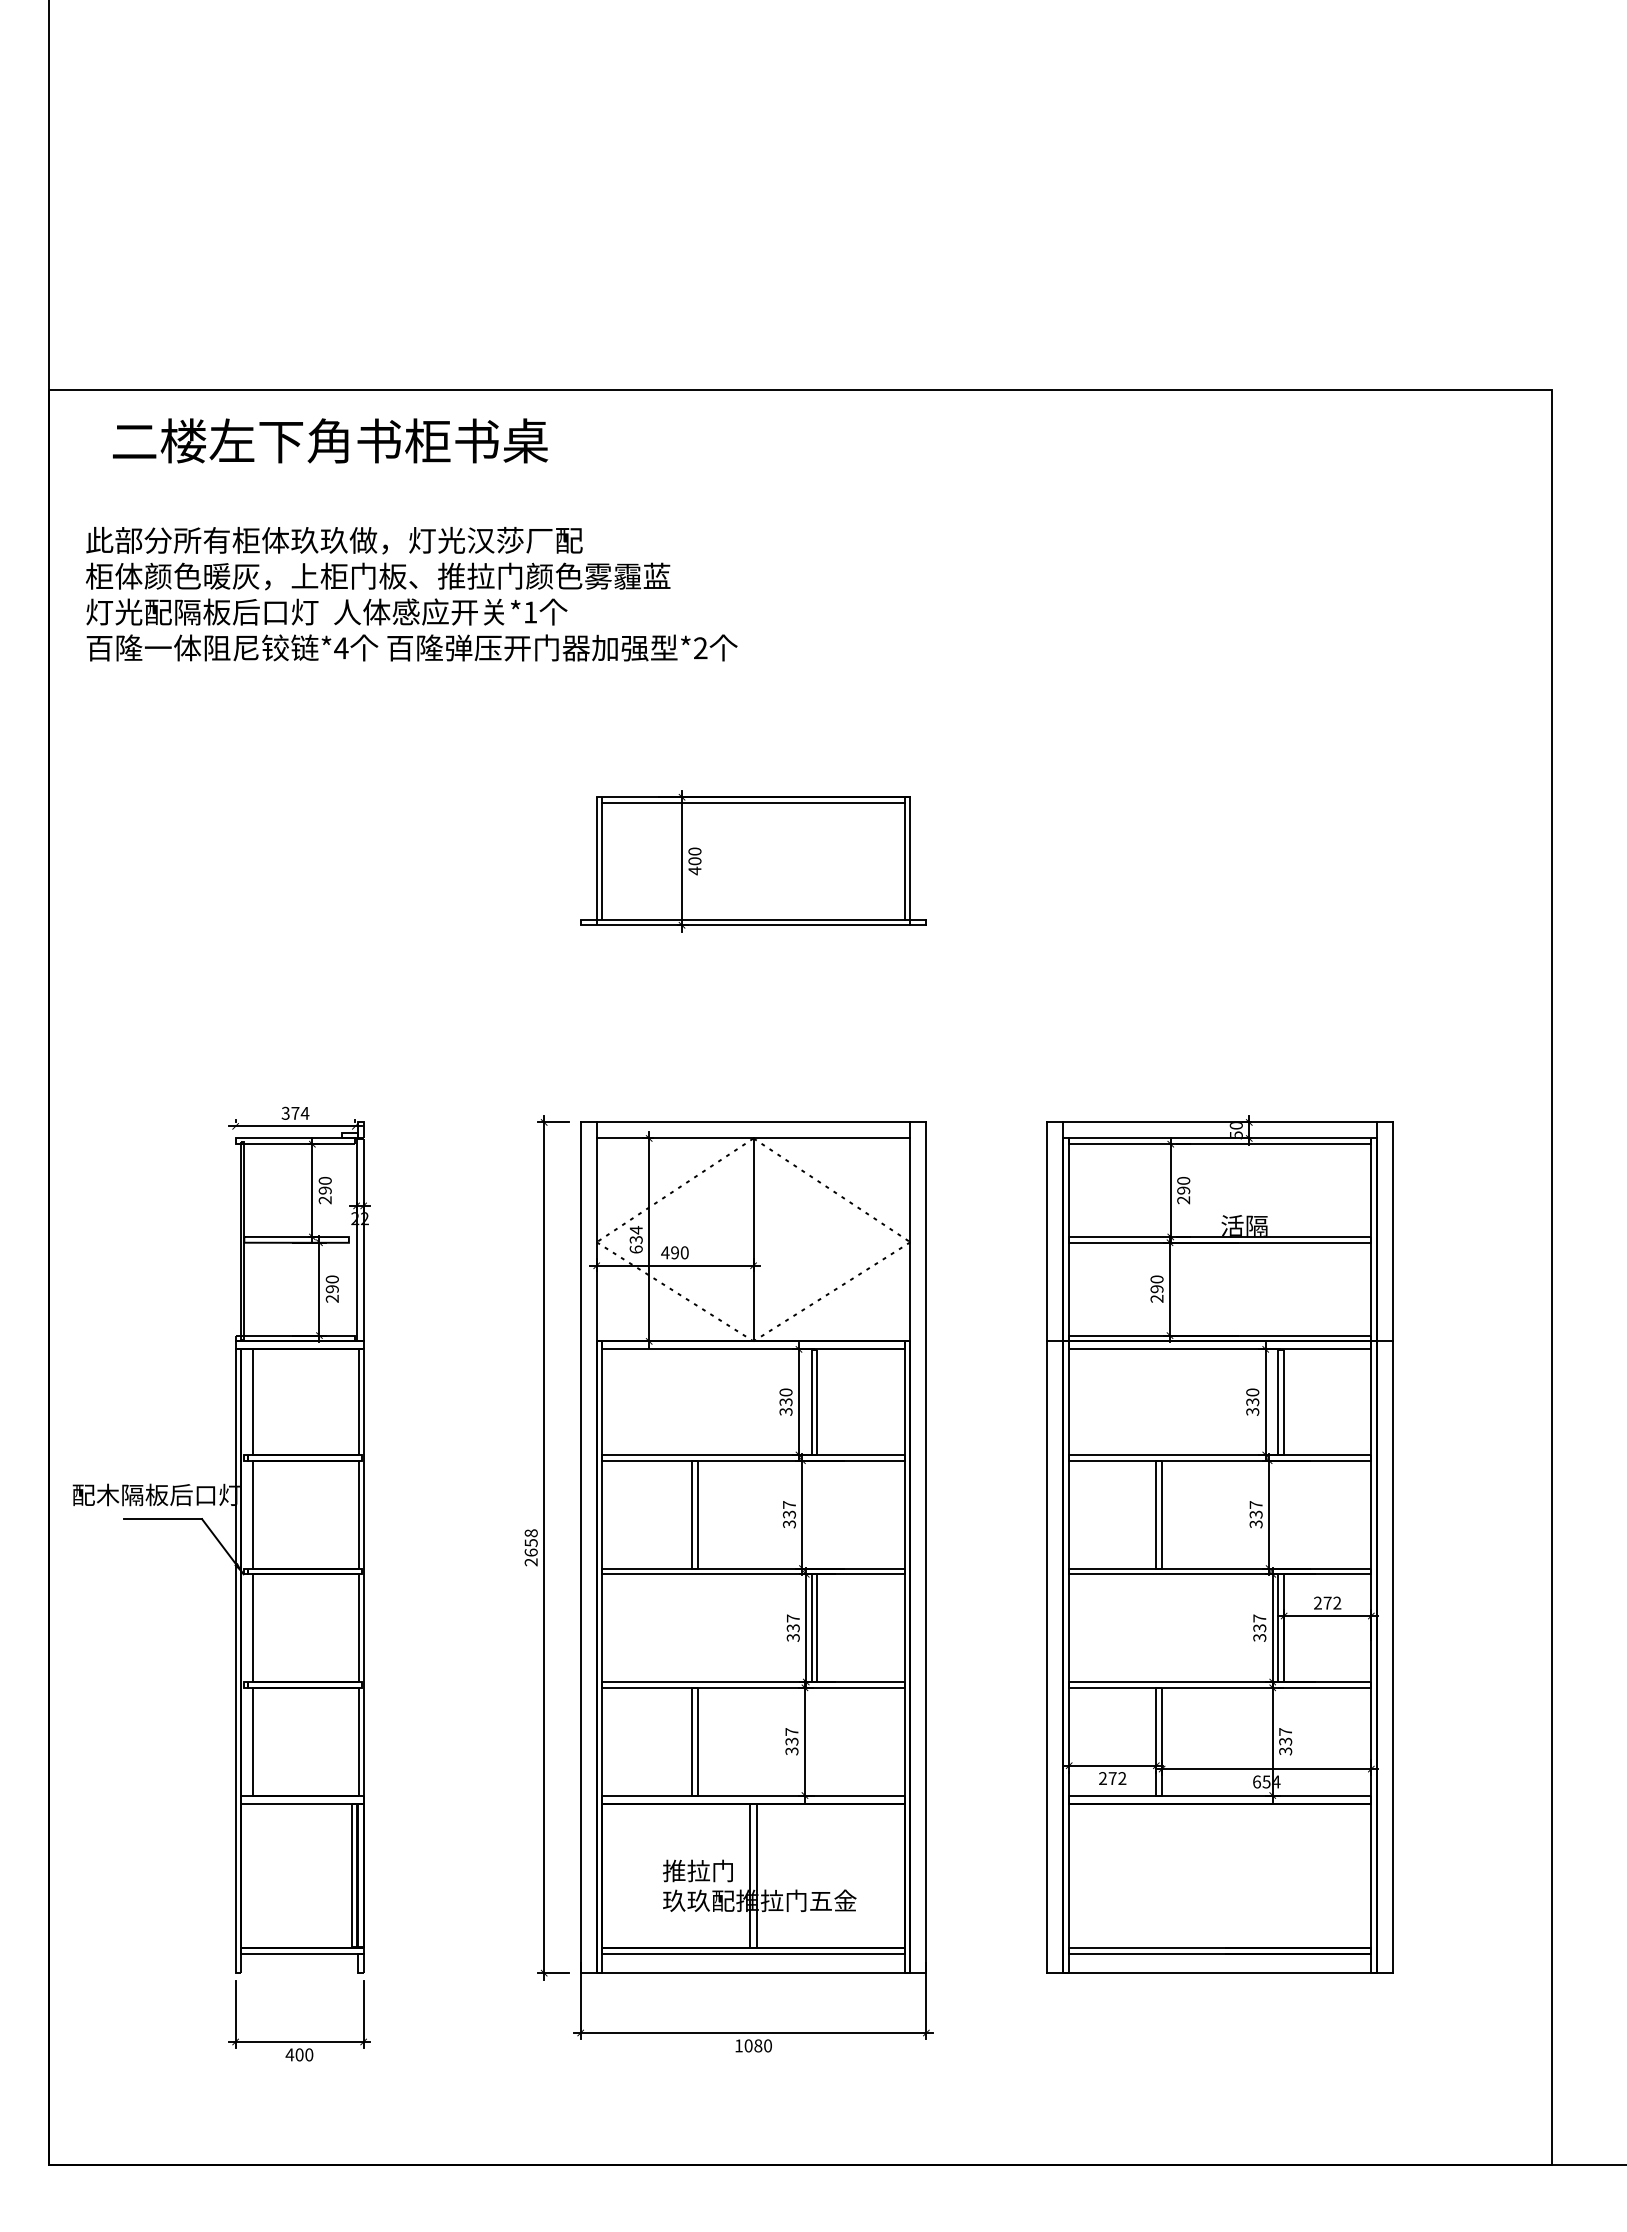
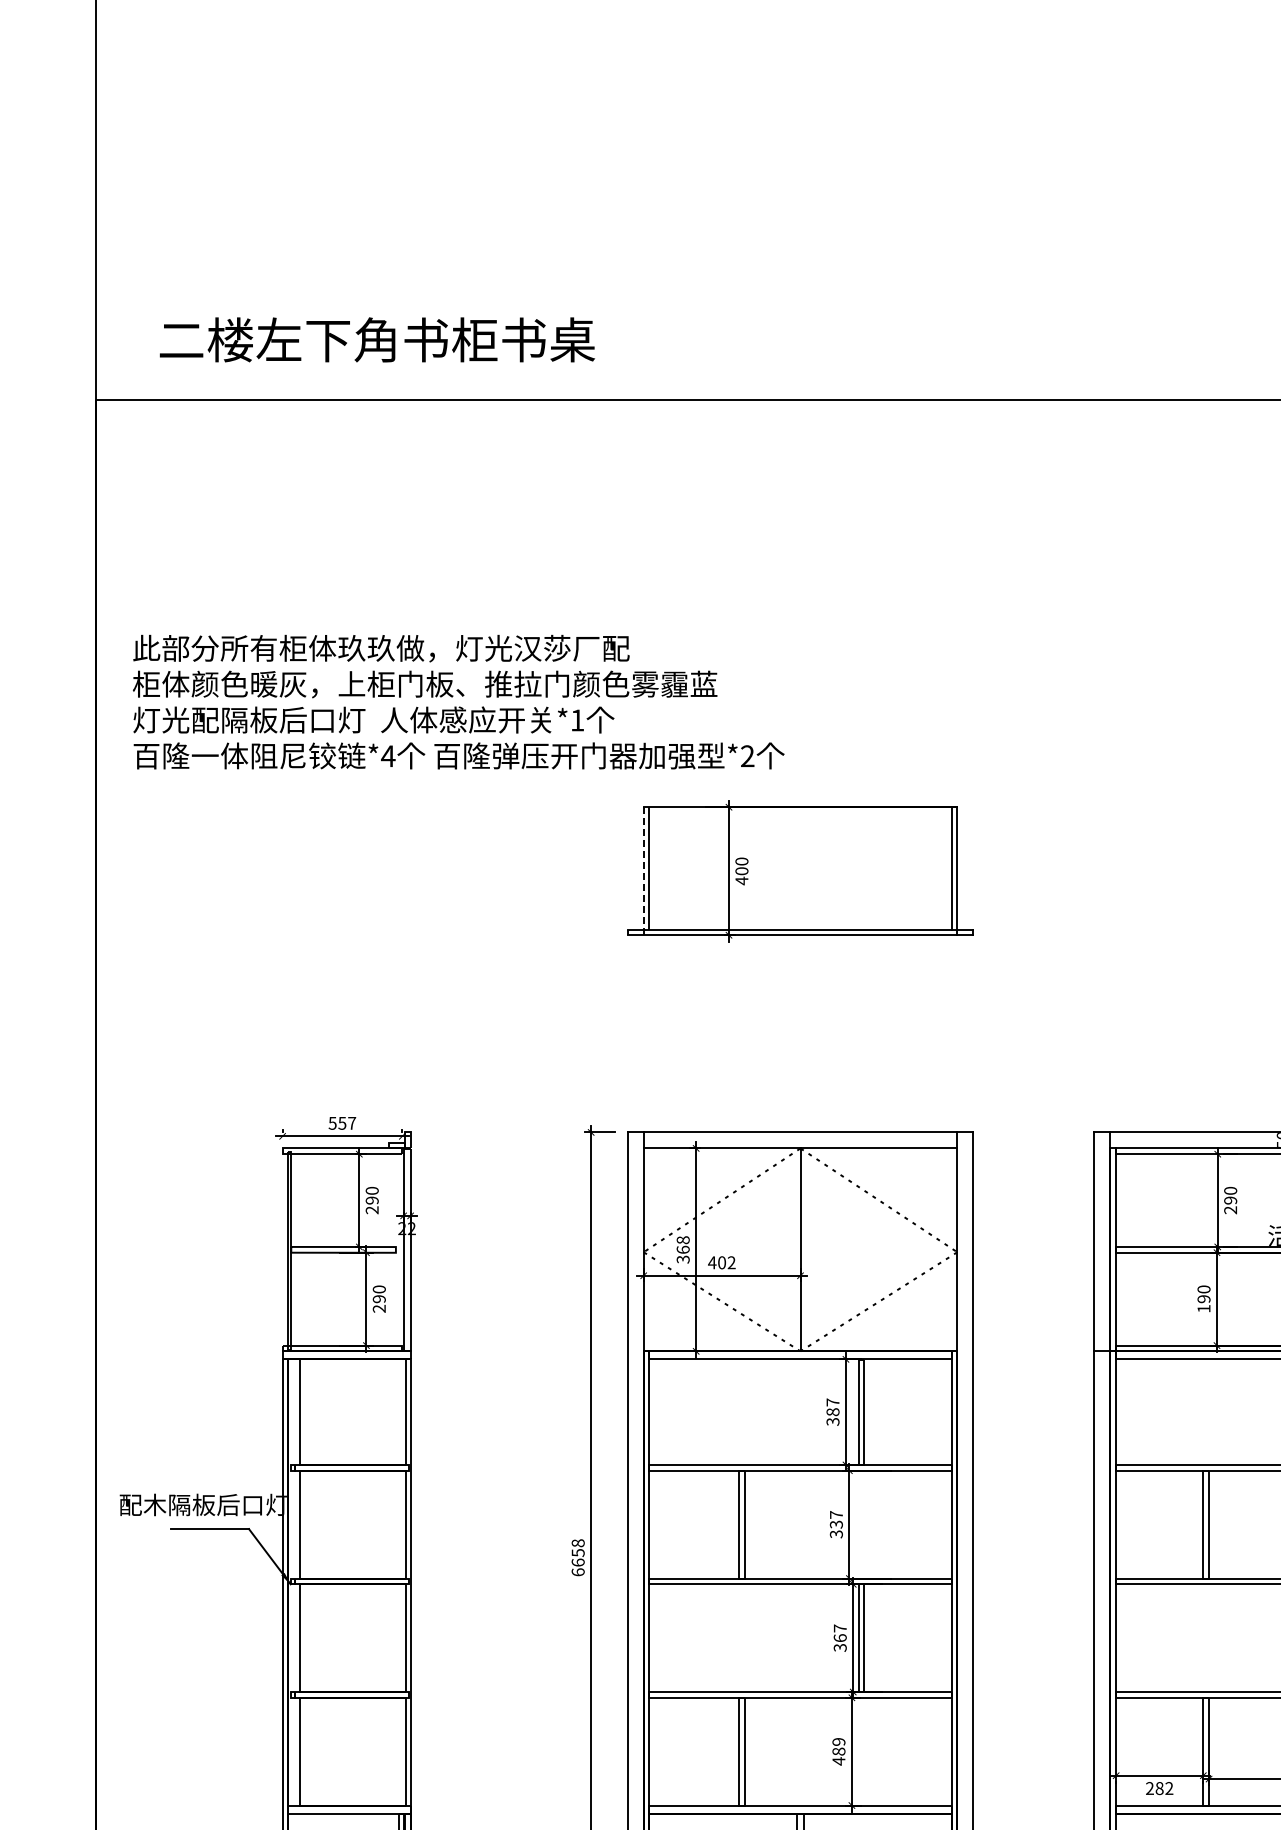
text: (330, 440) -> (377, 339), moved
text: (411, 594) -> (458, 702), moved
line: (753, 803) -> (800, 813), removed
line: (596, 860) -> (643, 870), solid -> dashed
text: (295, 1112) -> (342, 1122), 374 -> 557
text: (635, 1239) -> (682, 1249), 634 -> 368
text: (679, 1252) -> (726, 1262), 490 -> 402
text: (1156, 1298) -> (1203, 1308), 290 -> 190
text: (785, 1397) -> (832, 1407), 330 -> 387
text: (530, 1562) -> (577, 1572), 2658 -> 6658
text: (792, 1628) -> (839, 1638), 337 -> 367
text: (791, 1741) -> (838, 1751), 337 -> 489
text: (1112, 1778) -> (1159, 1788), 272 -> 282

